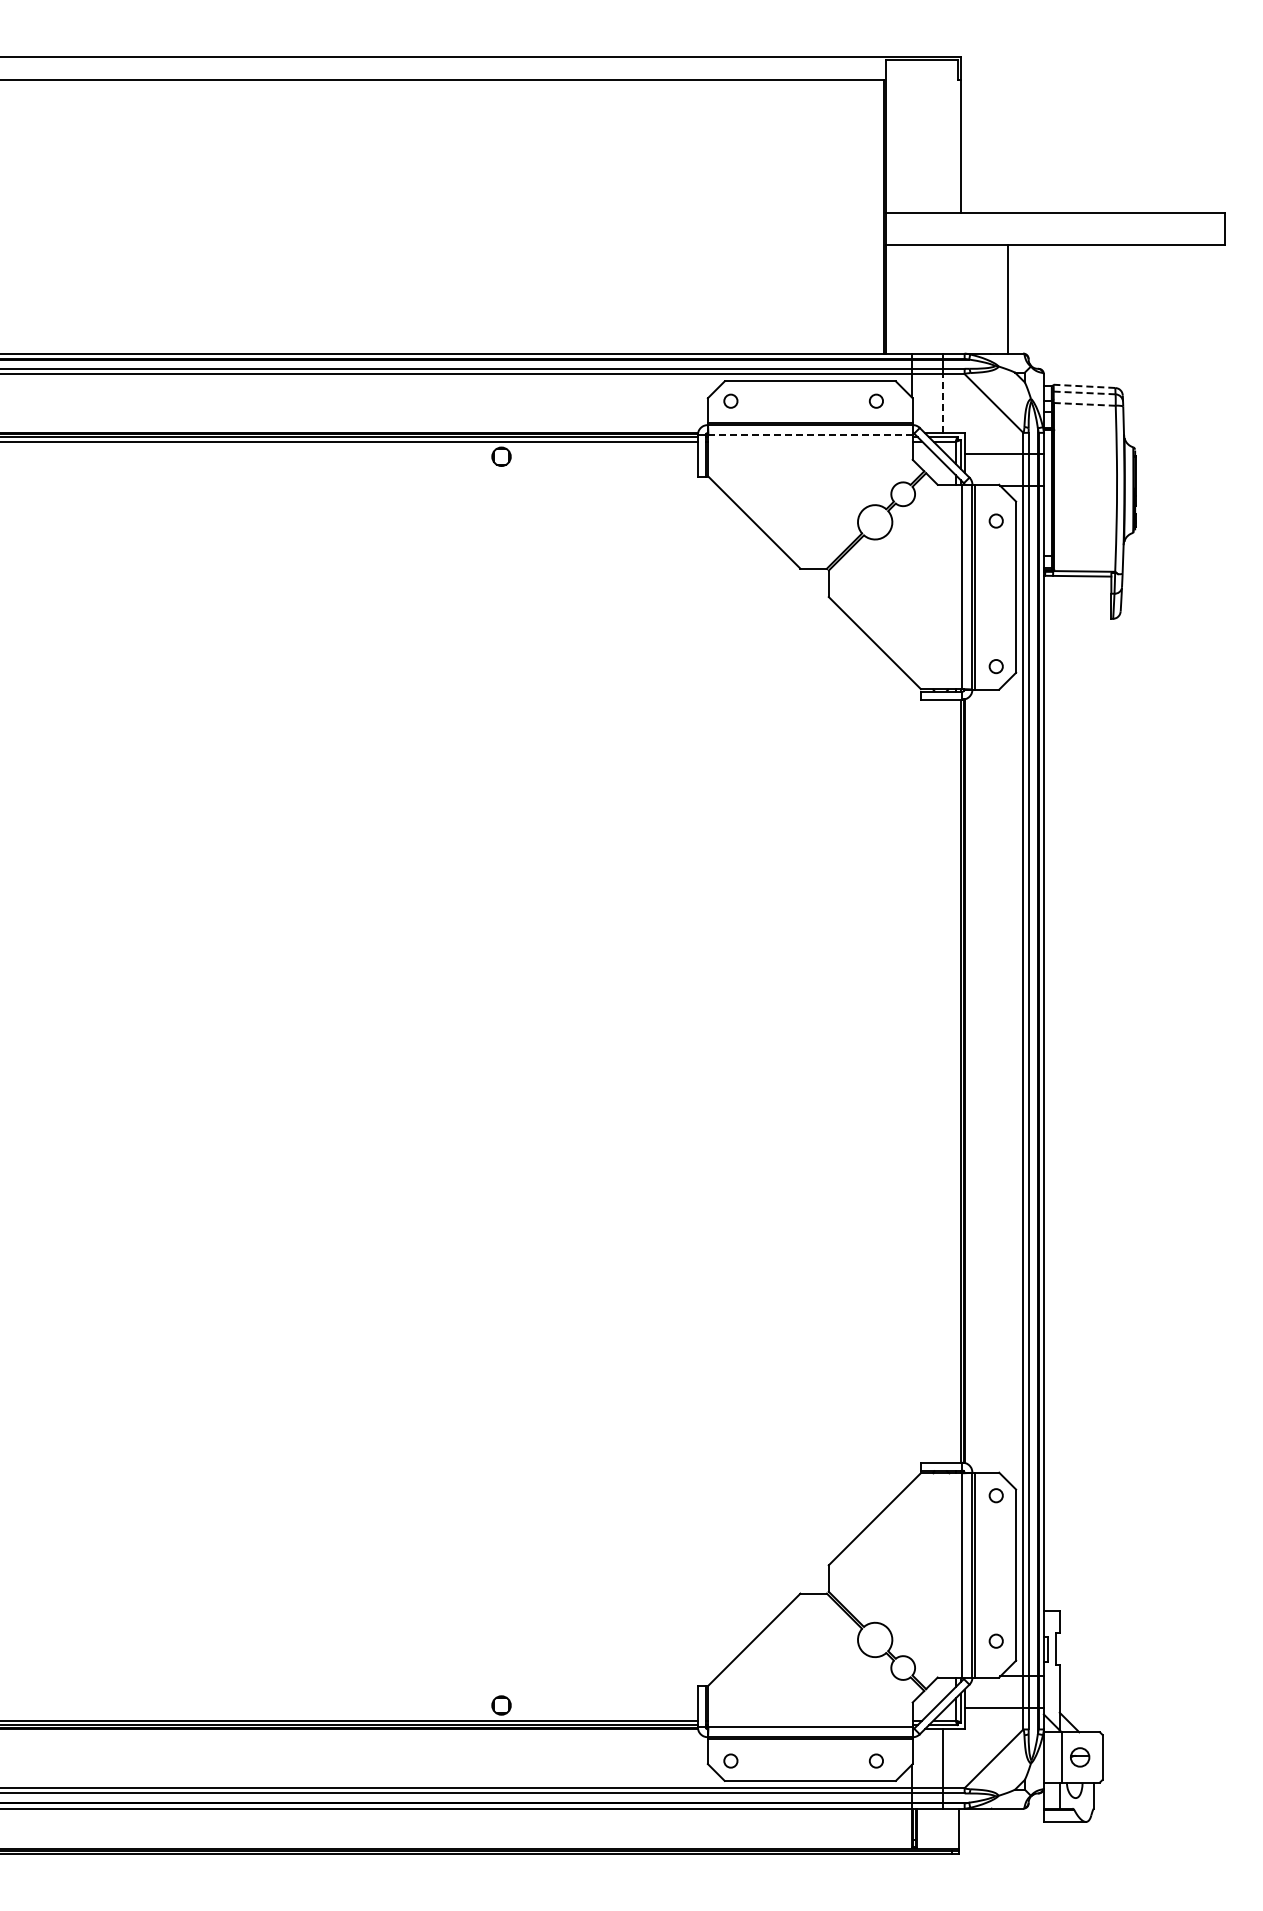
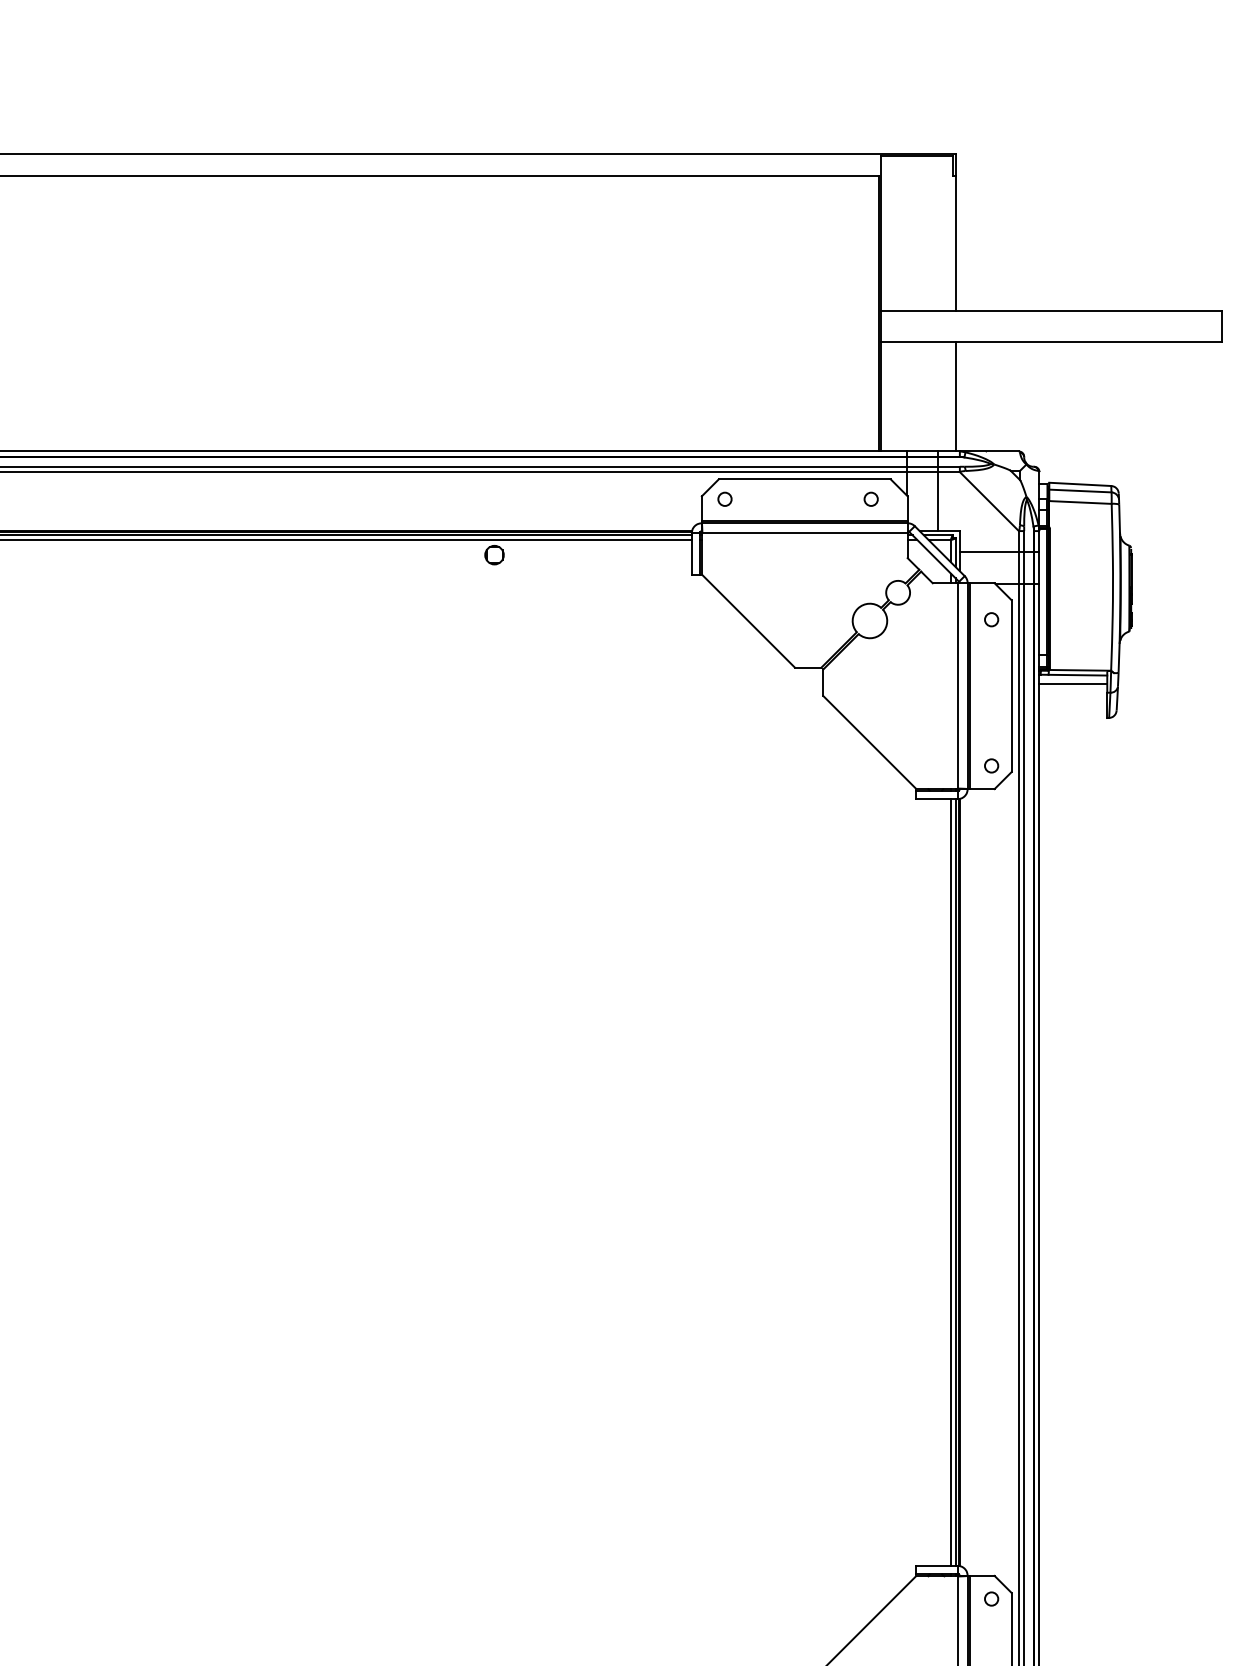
line: (1007, 299) -> (955, 397), moved
line: (1084, 386) -> (1080, 484), dashed -> solid
line: (1084, 392) -> (1080, 490), dashed -> solid
line: (943, 403) -> (938, 501), dashed -> solid
line: (1084, 404) -> (1080, 502), dashed -> solid
line: (811, 435) -> (805, 533), dashed -> solid
line: (1077, 585) -> (1073, 684), added
line: (955, 1080) -> (950, 1181), added

